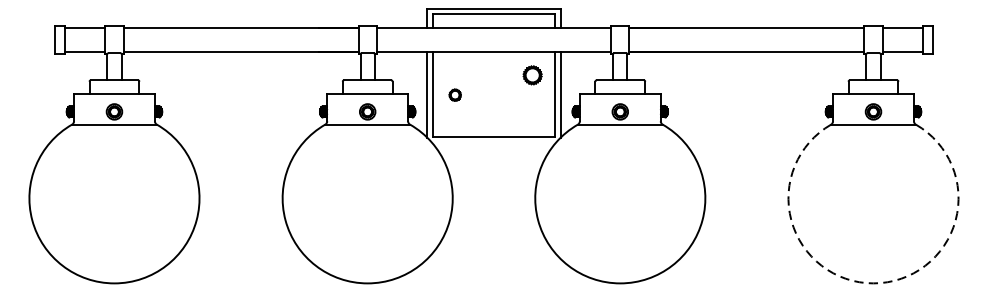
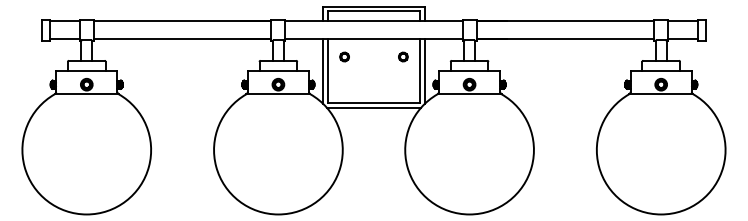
part: (532, 74) -> (403, 56), size x0.62
part: (455, 94) -> (344, 56), moved
line: (493, 142) -> (373, 107), added
arc: (873, 283) -> (661, 214), dashed -> solid

